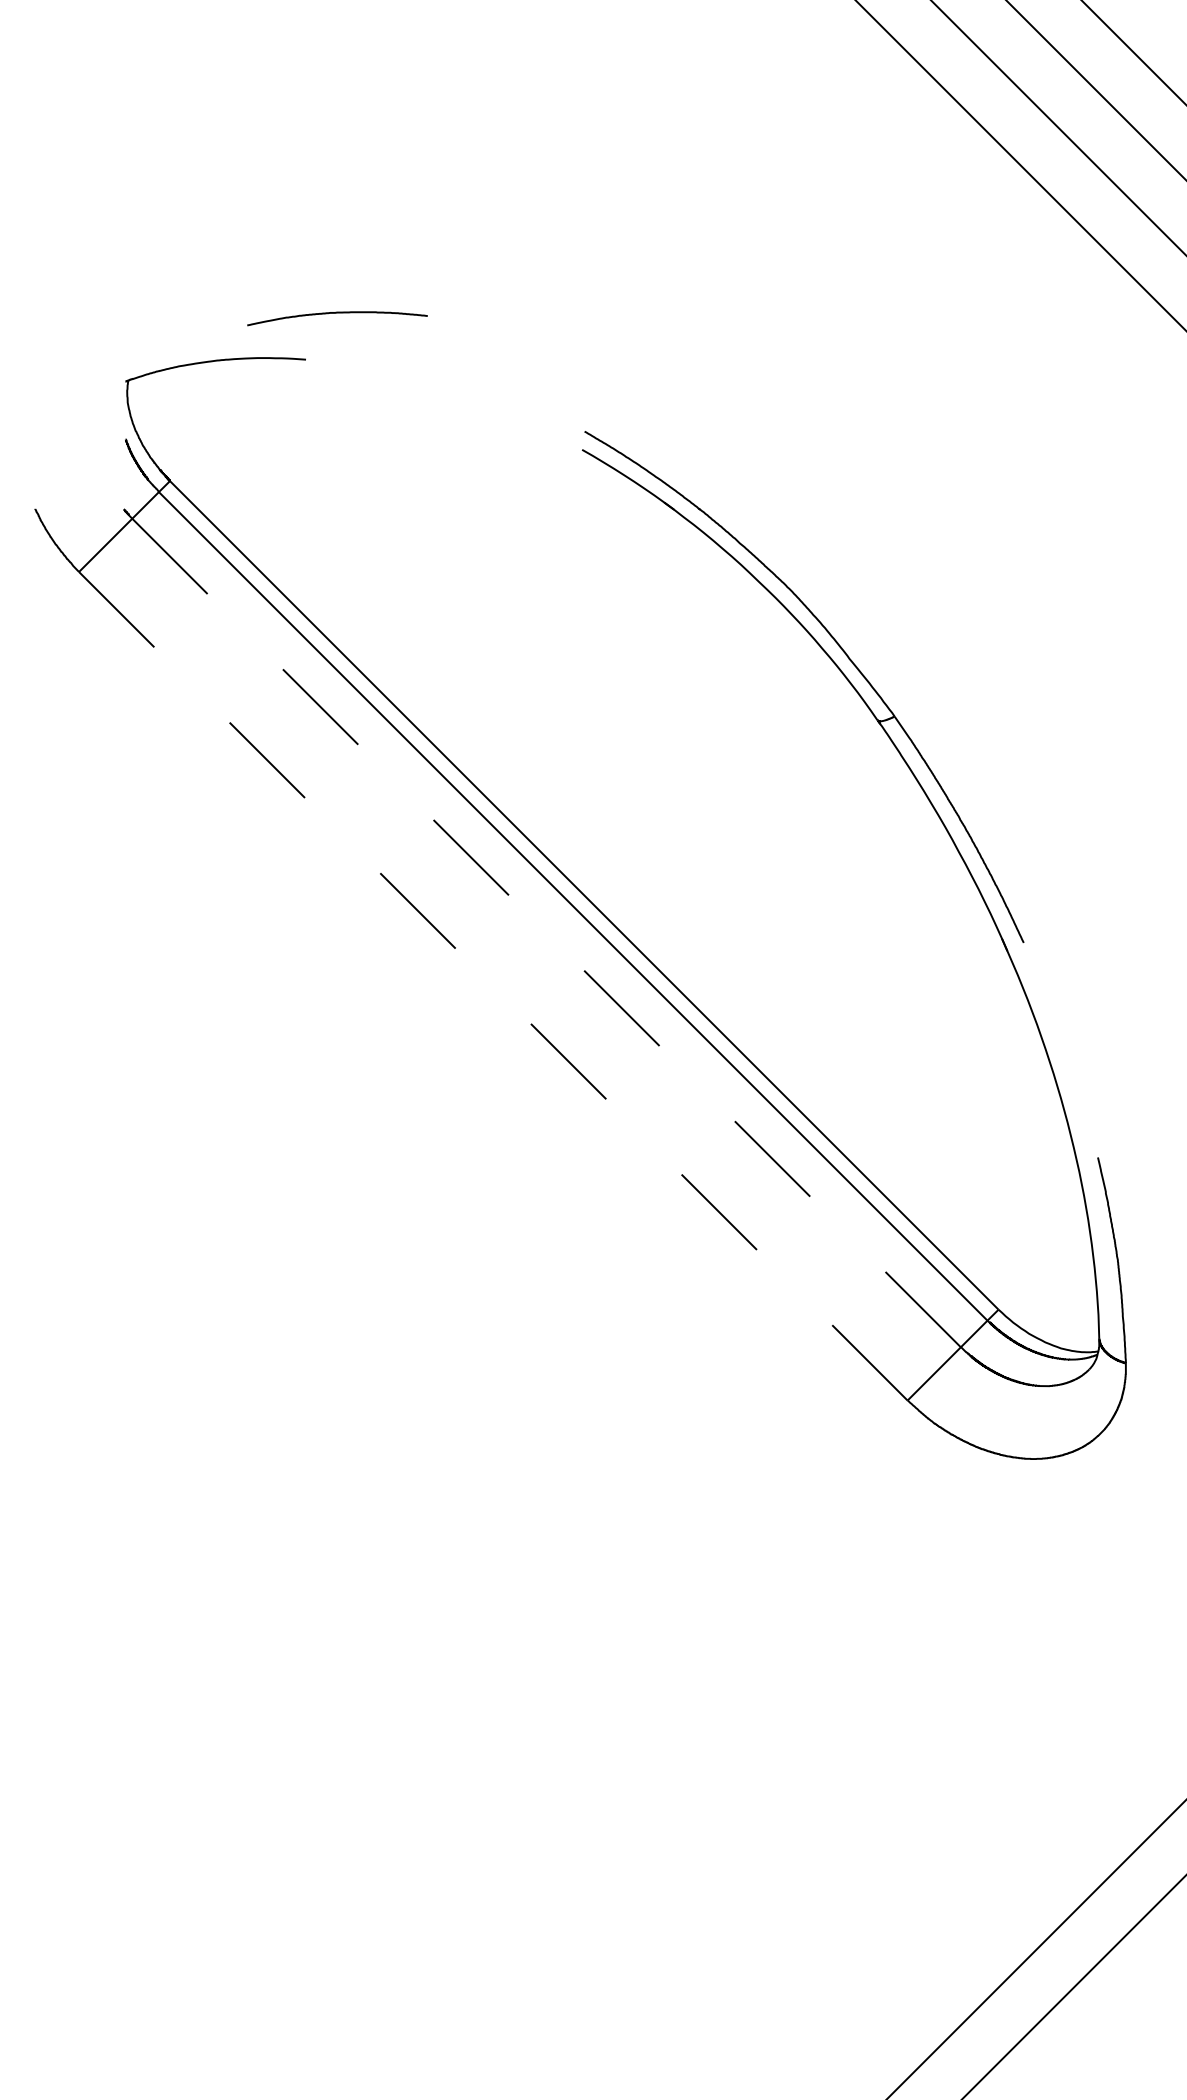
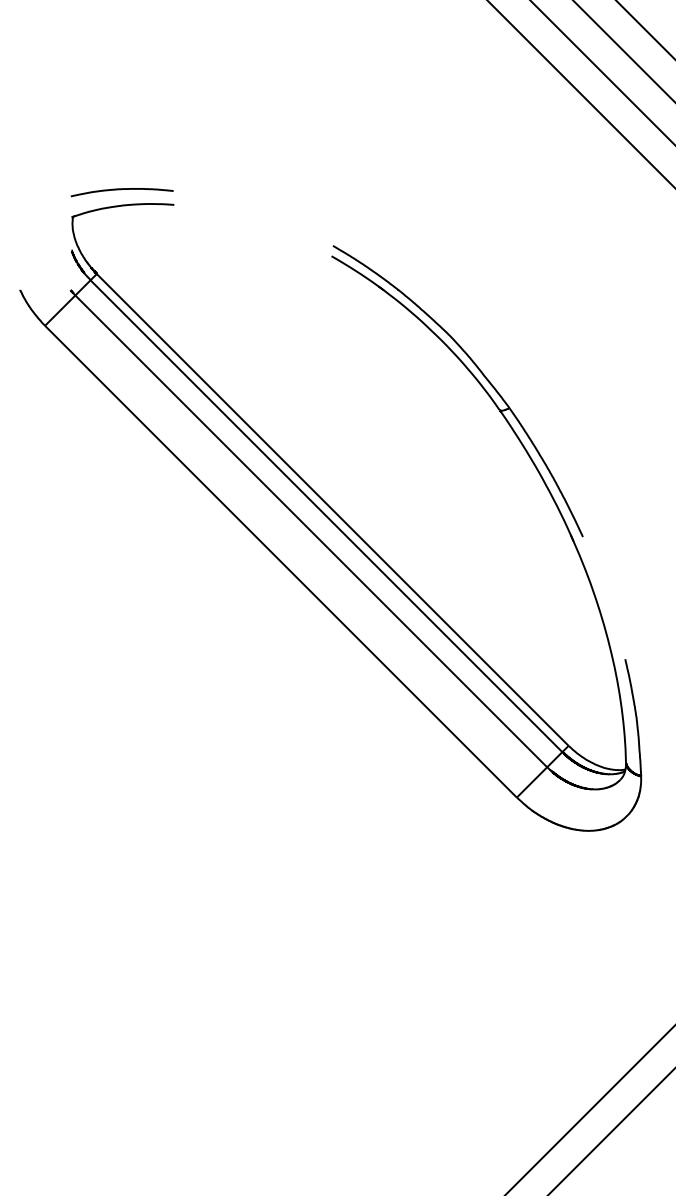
curve: (336, 315) -> (121, 190), moved
line: (546, 933) -> (311, 531), dashed -> solid
line: (492, 985) -> (280, 561), dashed -> solid

